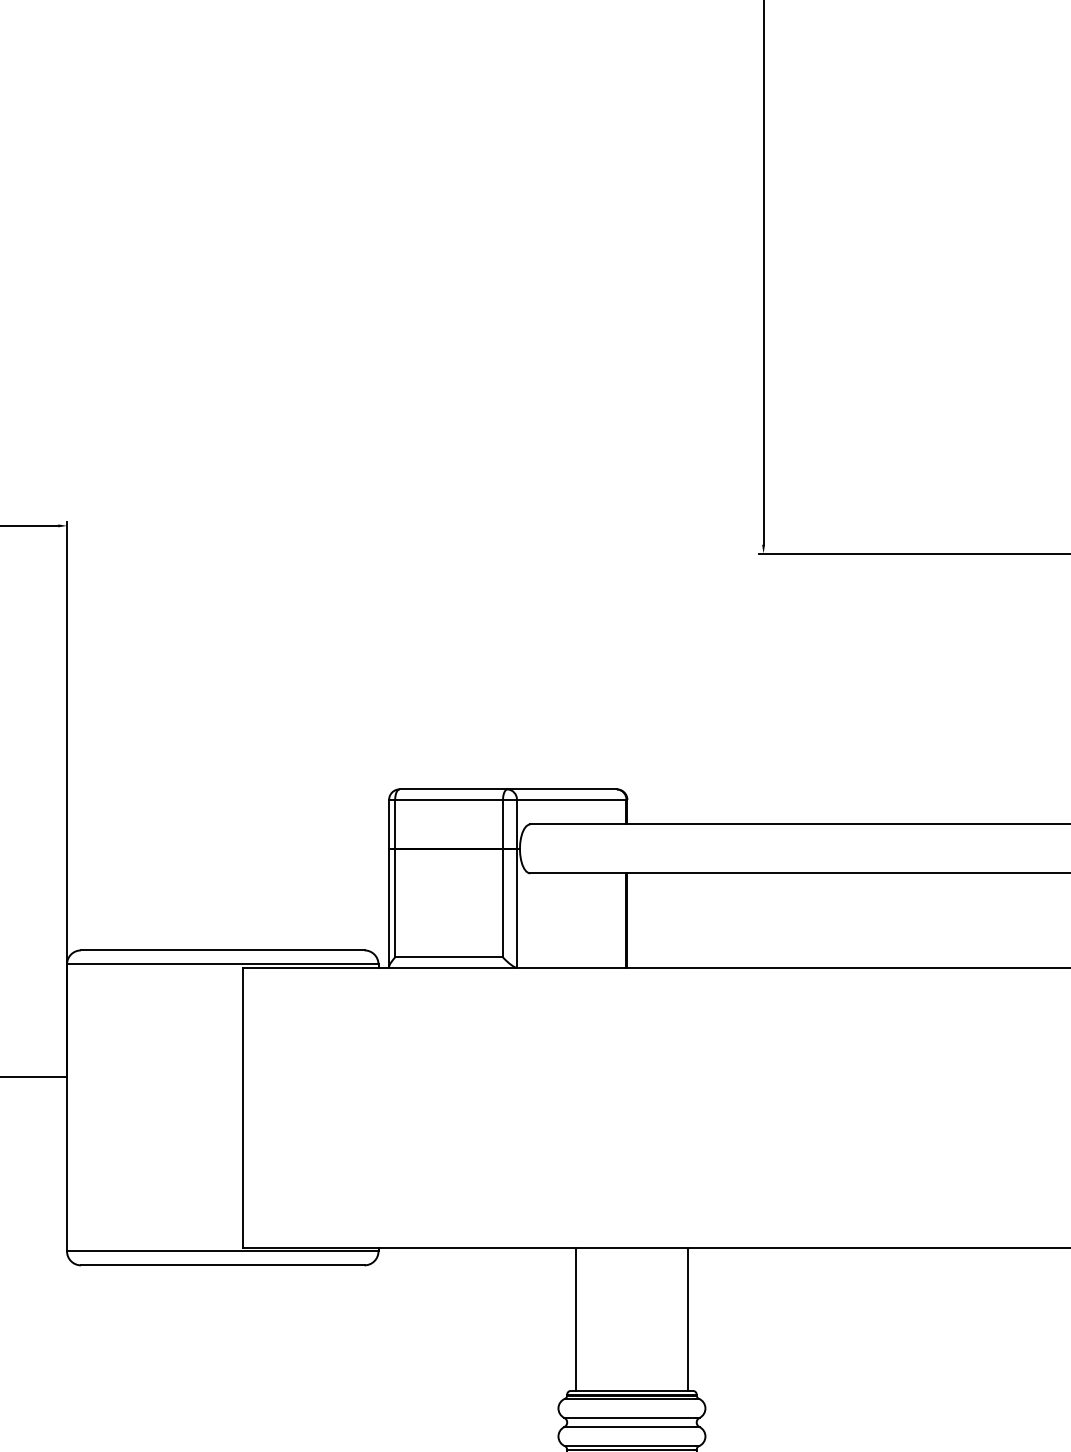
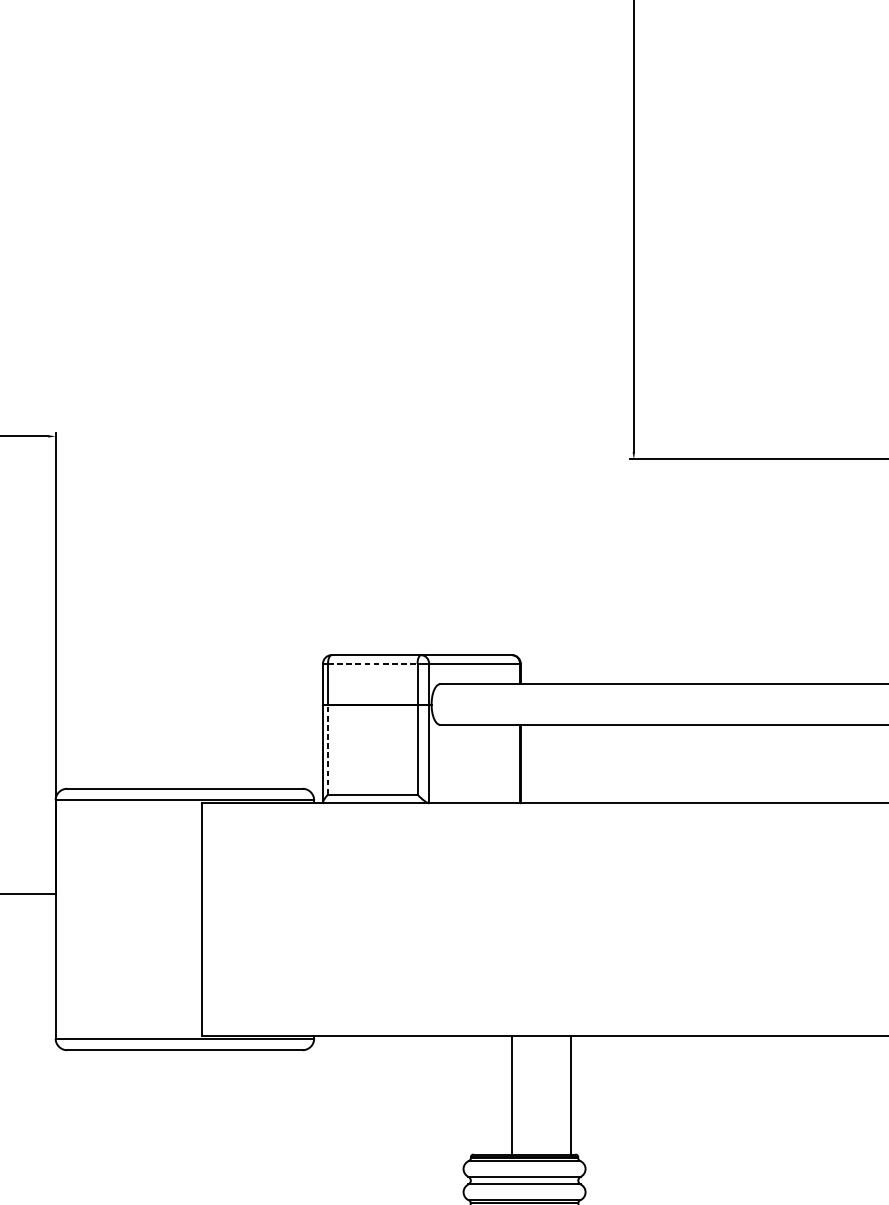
line: (449, 799) -> (373, 663), solid -> dashed
line: (395, 902) -> (328, 749), solid -> dashed
line: (575, 1319) -> (511, 1095), moved

